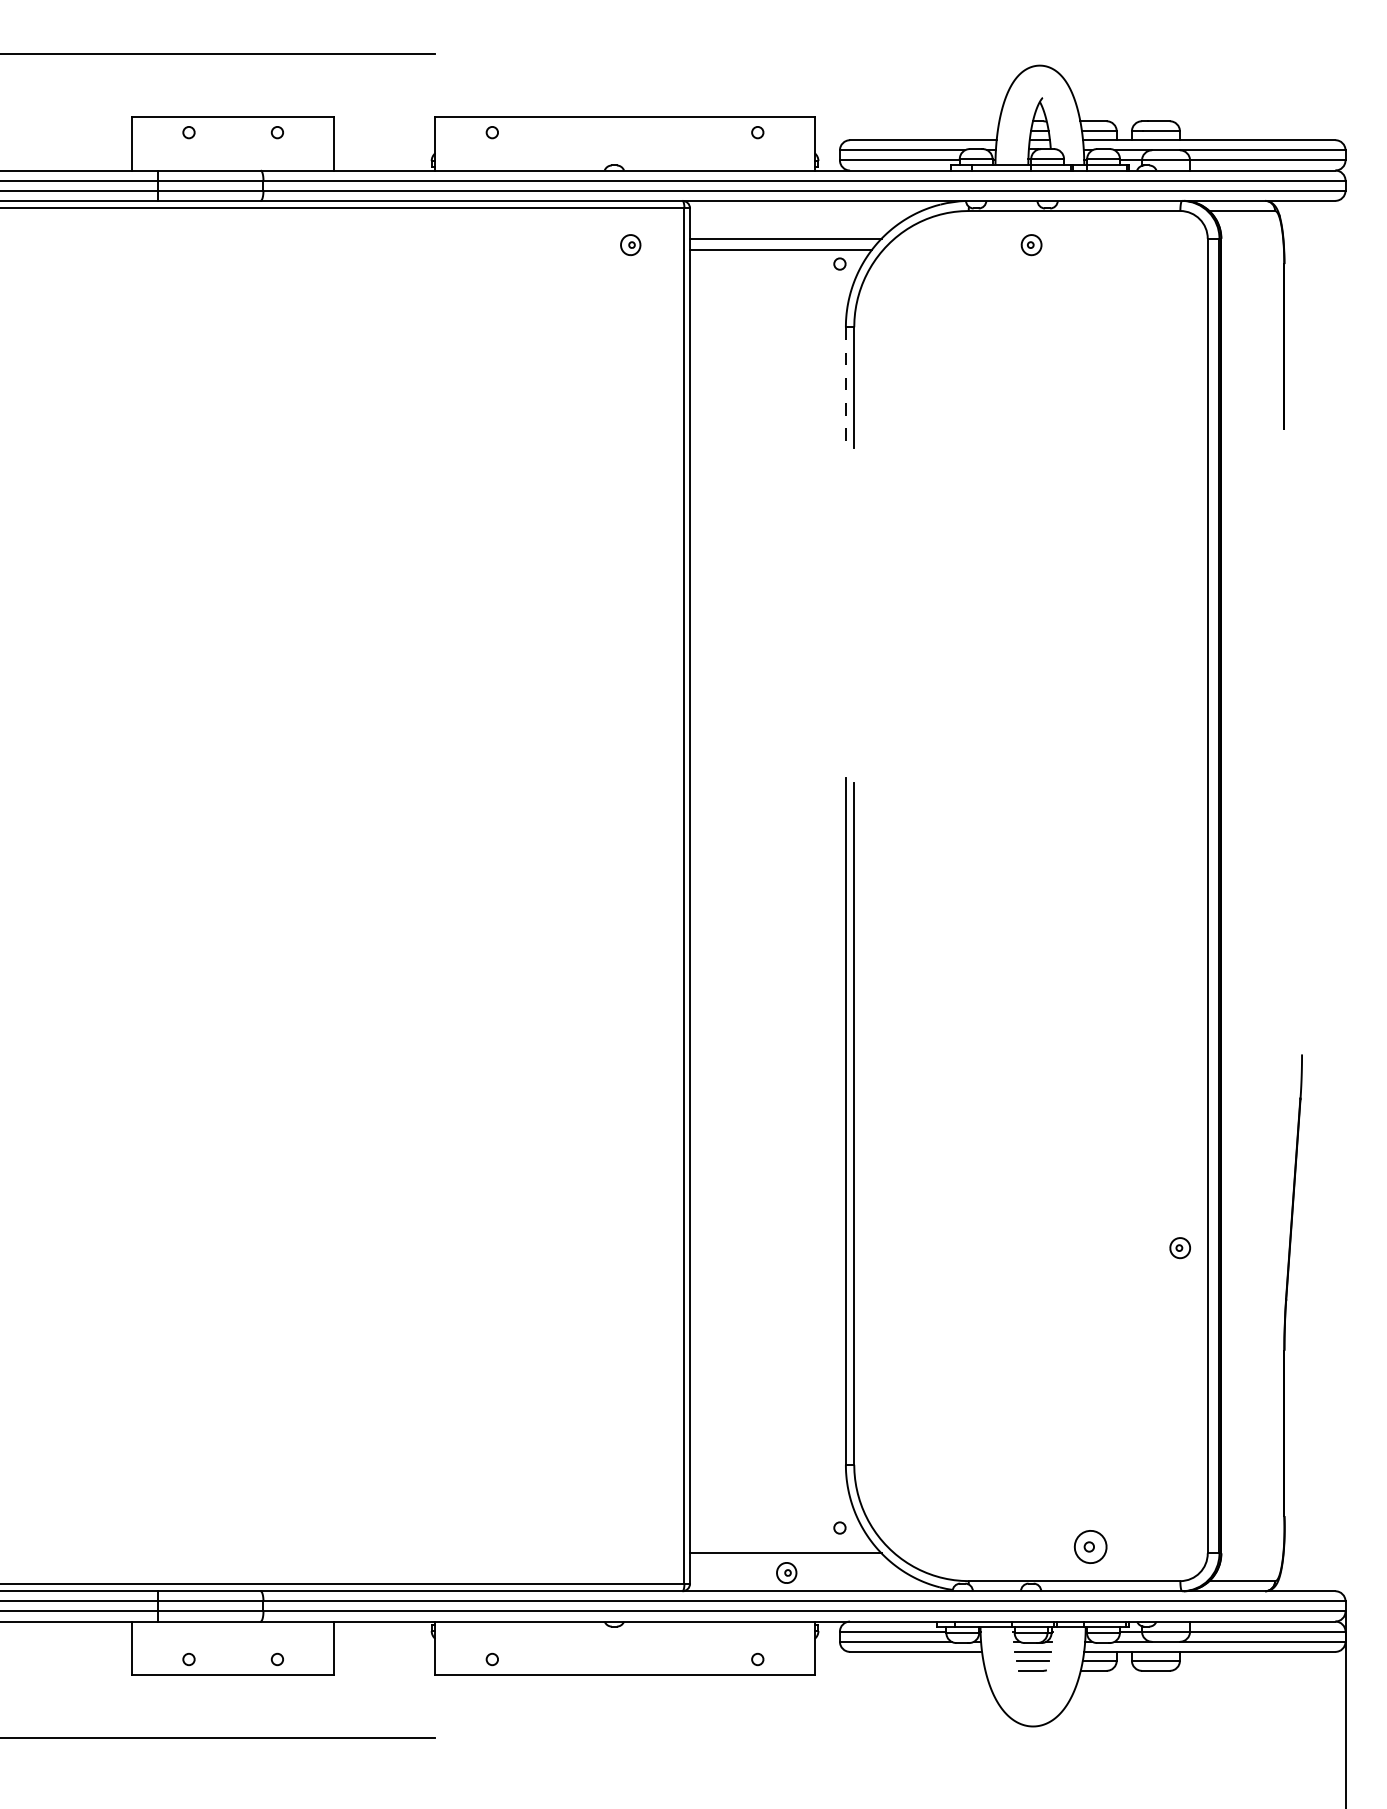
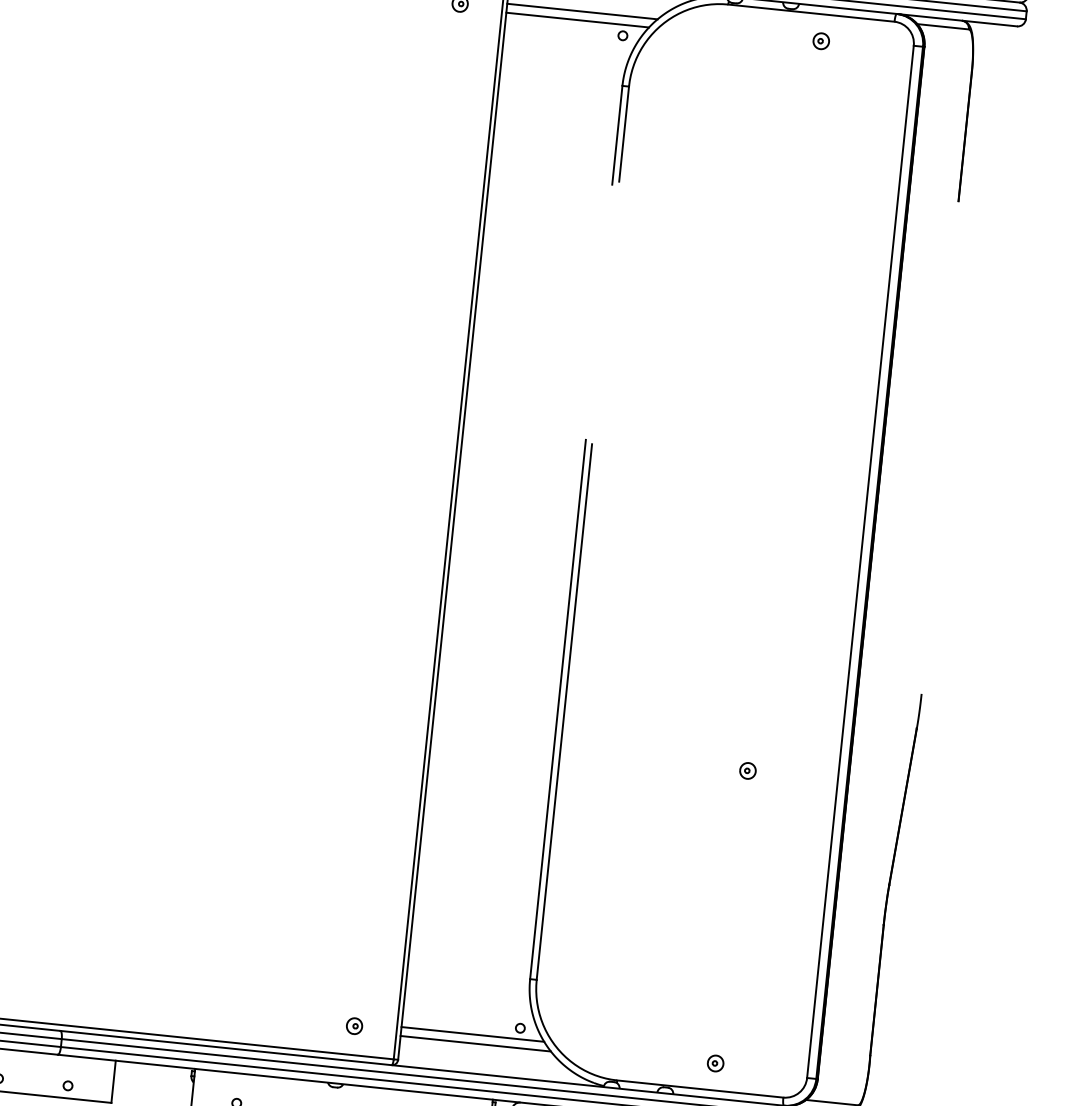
part: (1031, 245) -> (821, 41), moved
line: (845, 390) -> (617, 135), dashed -> solid
part: (1179, 1248) -> (747, 771), moved
line: (780, 1541) -> (472, 1034), added
part: (1090, 1546) -> (715, 1063), size x0.62
part: (786, 1572) -> (354, 1025), moved

